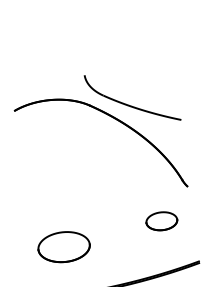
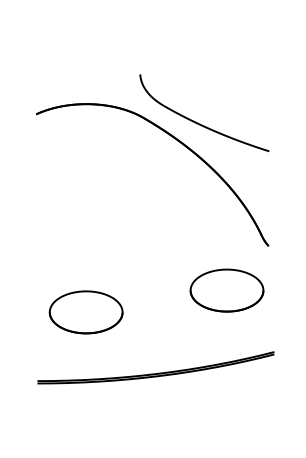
part: (161, 221) -> (226, 290), size x1.67

